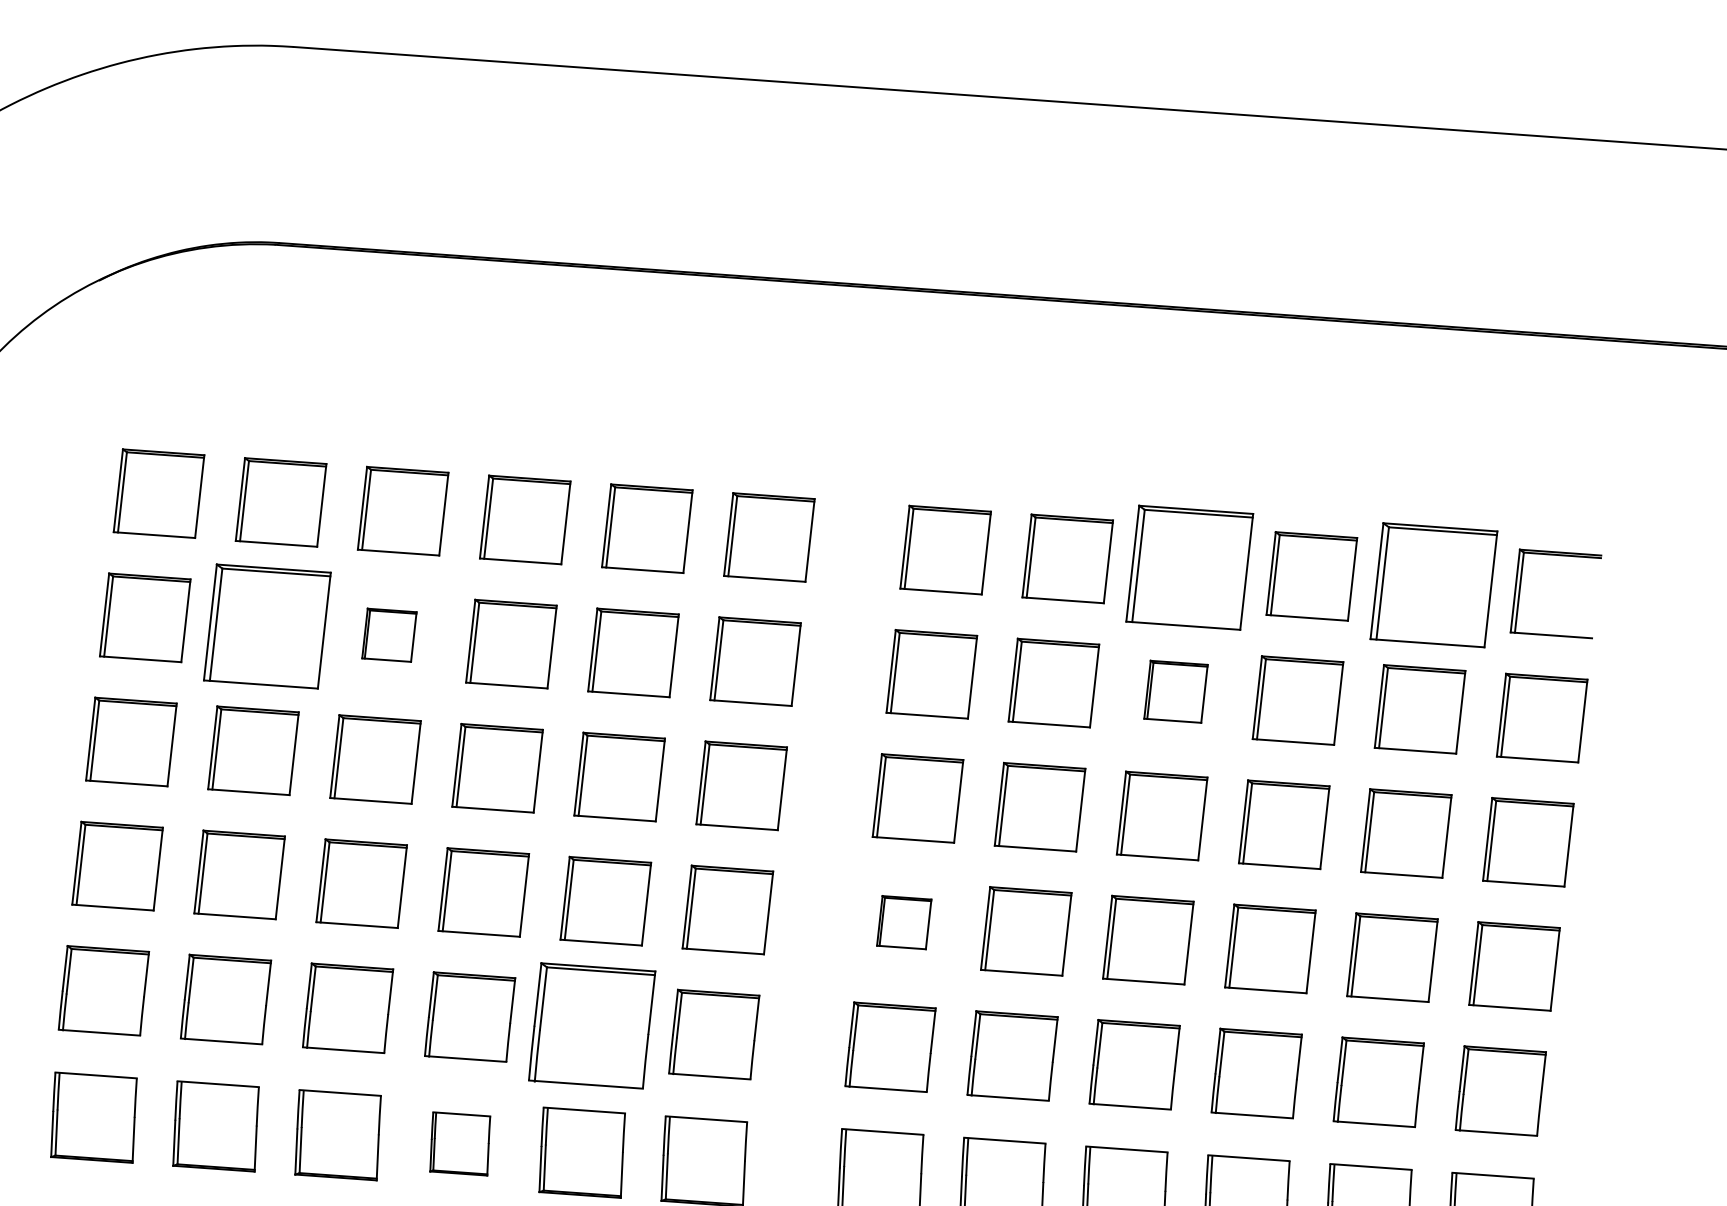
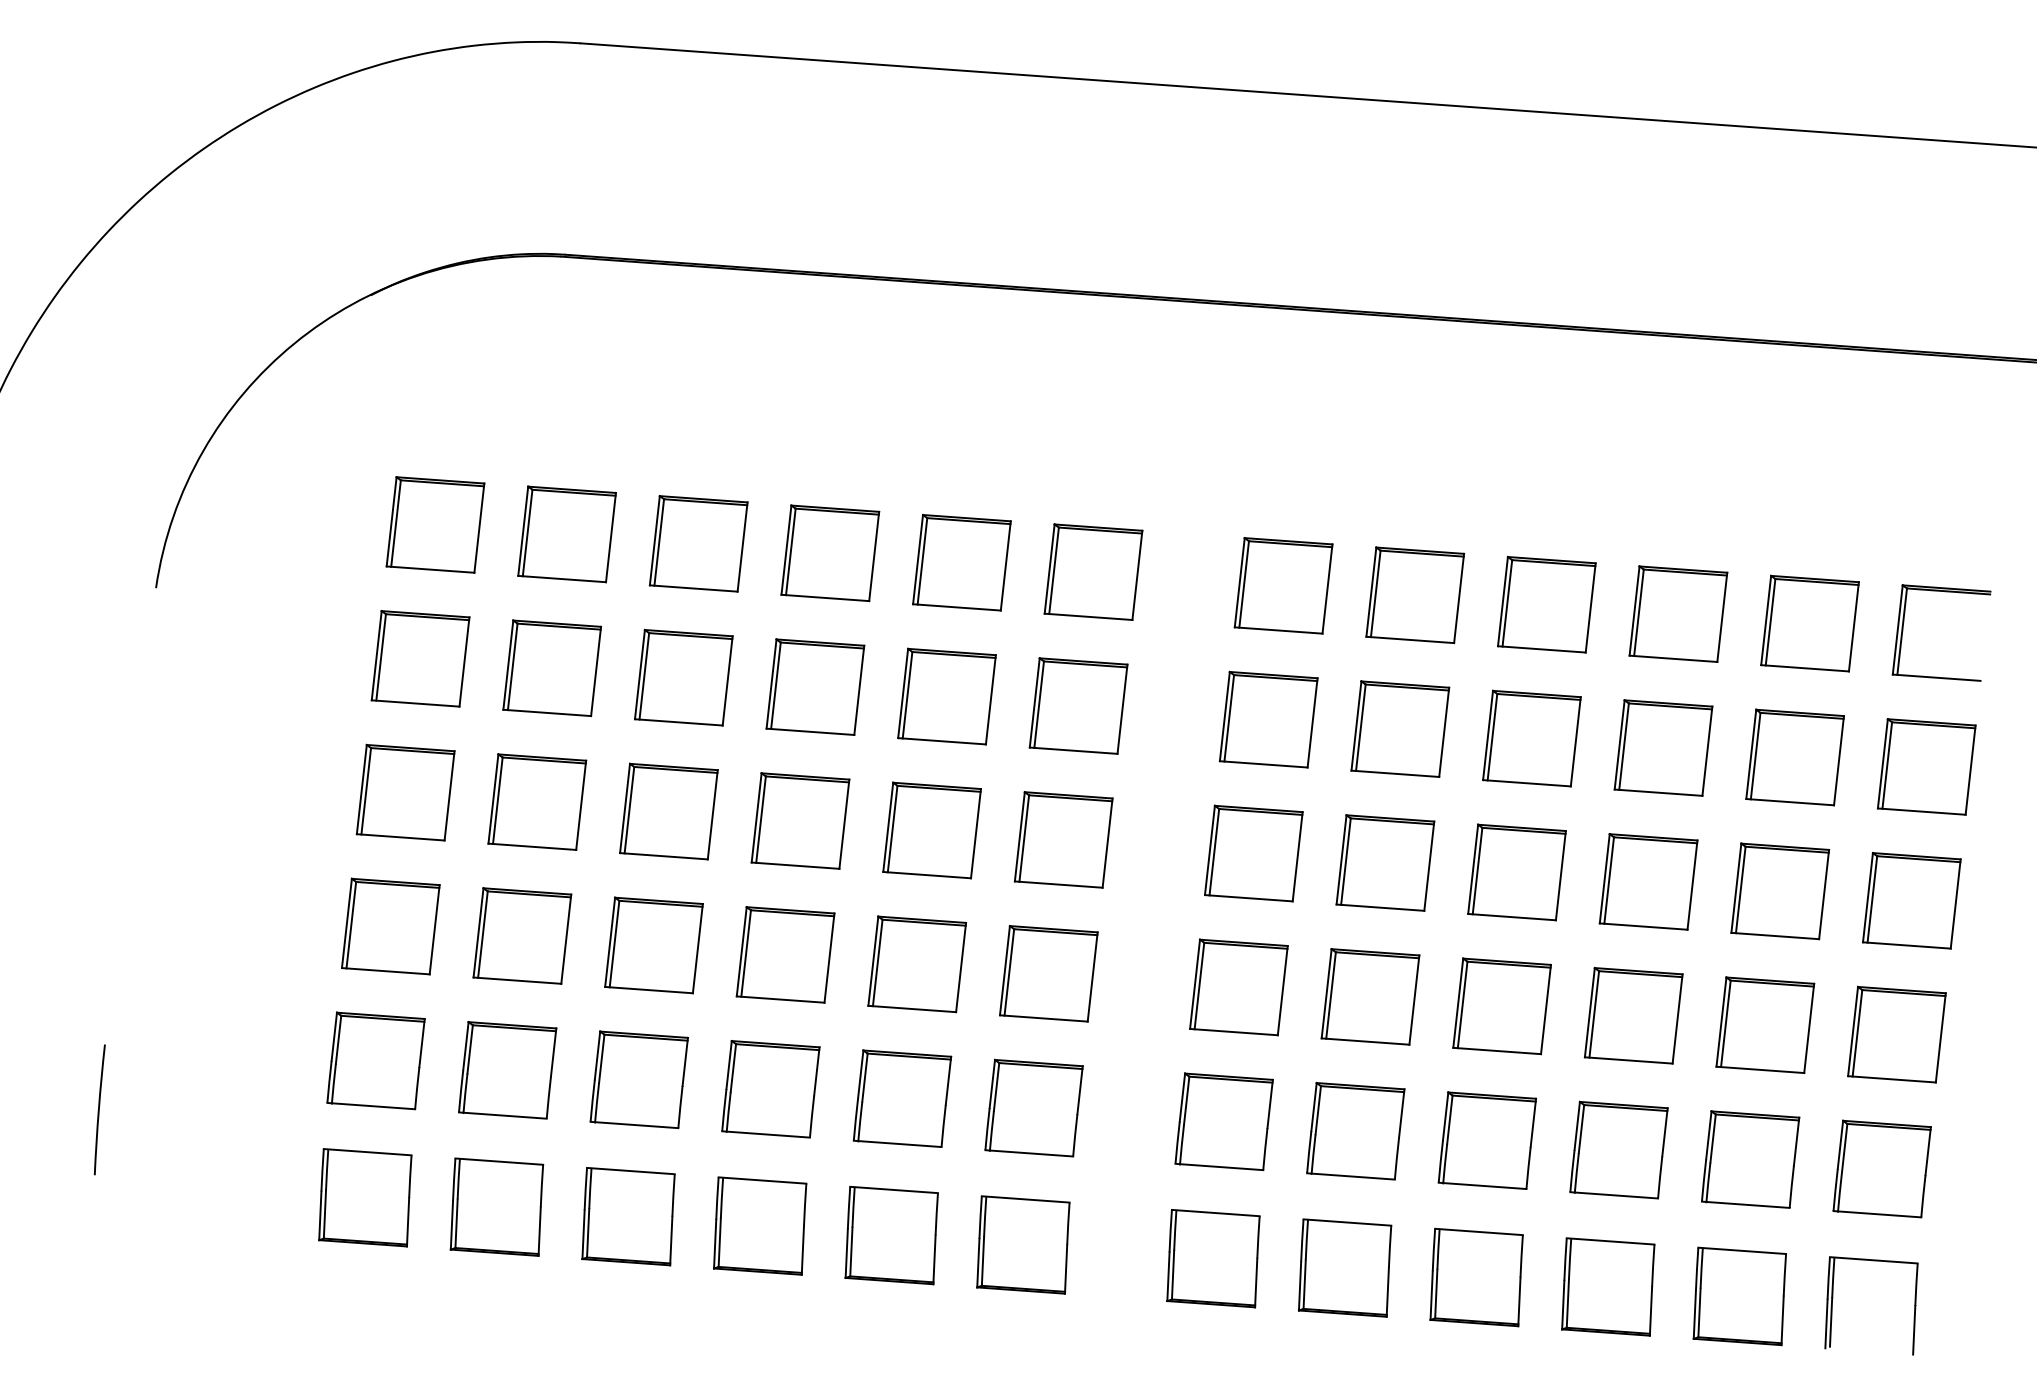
part: (1189, 567) -> (1546, 604), size x0.71
part: (1433, 585) -> (1809, 623), size x0.71
part: (266, 626) -> (551, 668), size x0.71
part: (389, 635) -> (683, 677), size x1.67
part: (1175, 691) -> (1531, 738), size x1.43
part: (903, 922) -> (1238, 987), size x1.67
part: (592, 1025) -> (902, 1098), size x0.71
part: (460, 1143) -> (760, 1225), size x1.43

